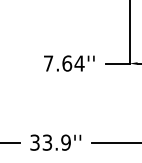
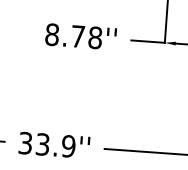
text: (63, 63) -> (73, 36), 7.64'' -> 8.78''

